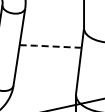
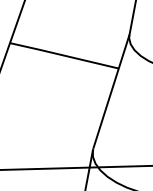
line: (51, 46) -> (65, 56), dashed -> solid

